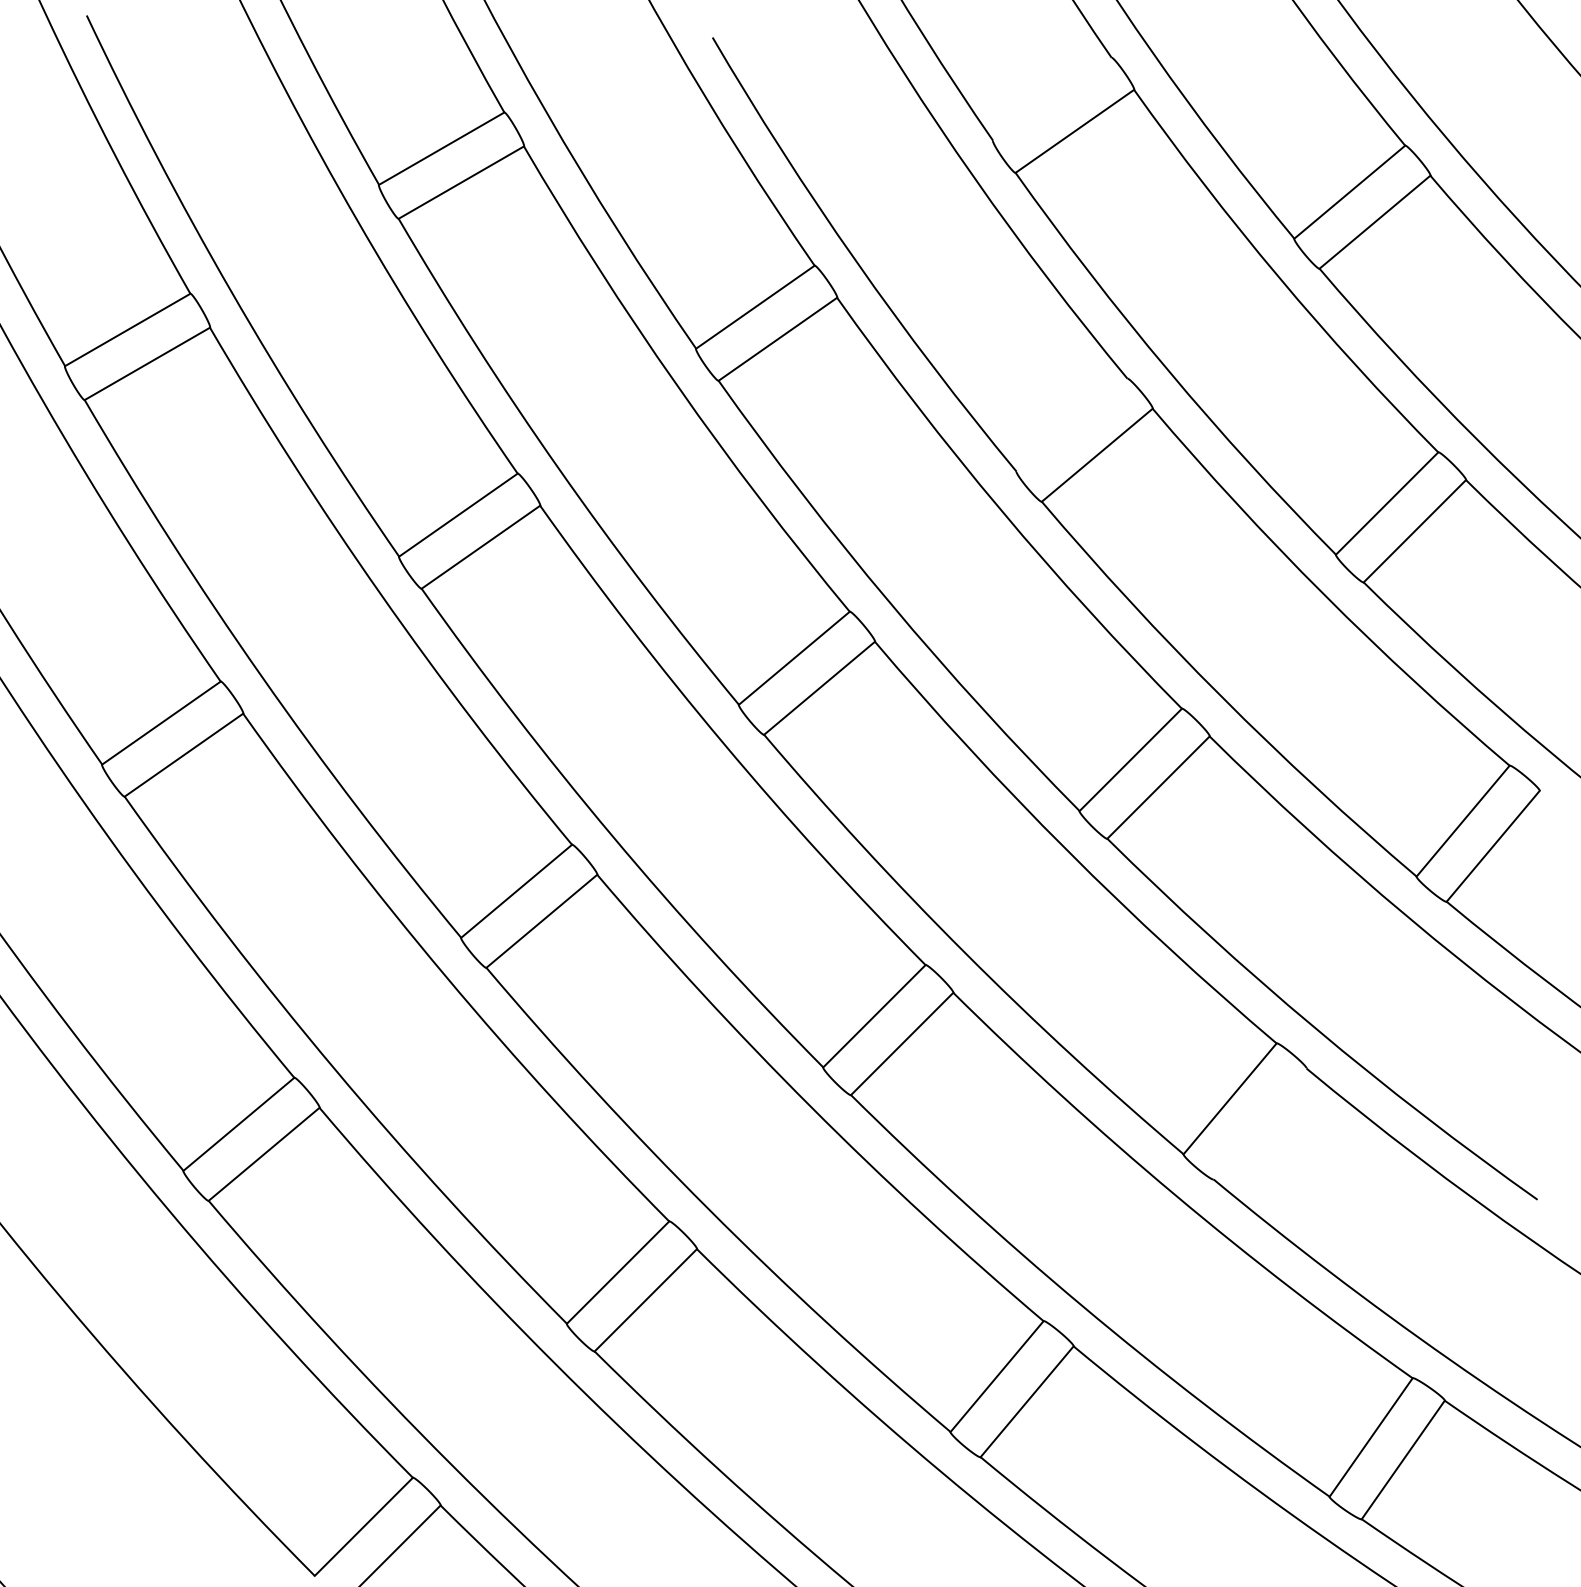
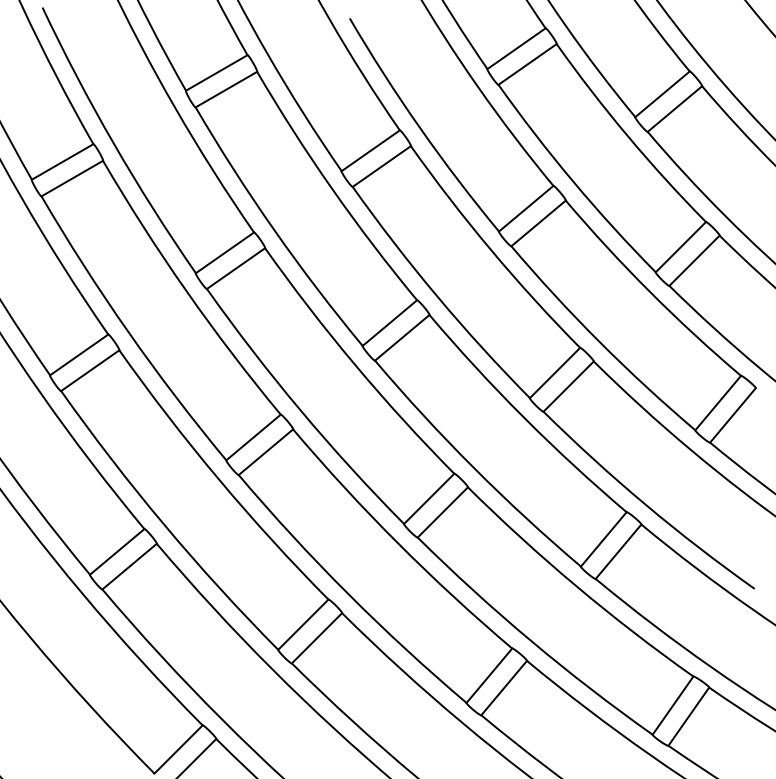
line: (1052, 98) -> (516, 48), added
line: (1072, 424) -> (526, 208), added
line: (1260, 1123) -> (618, 551), added

